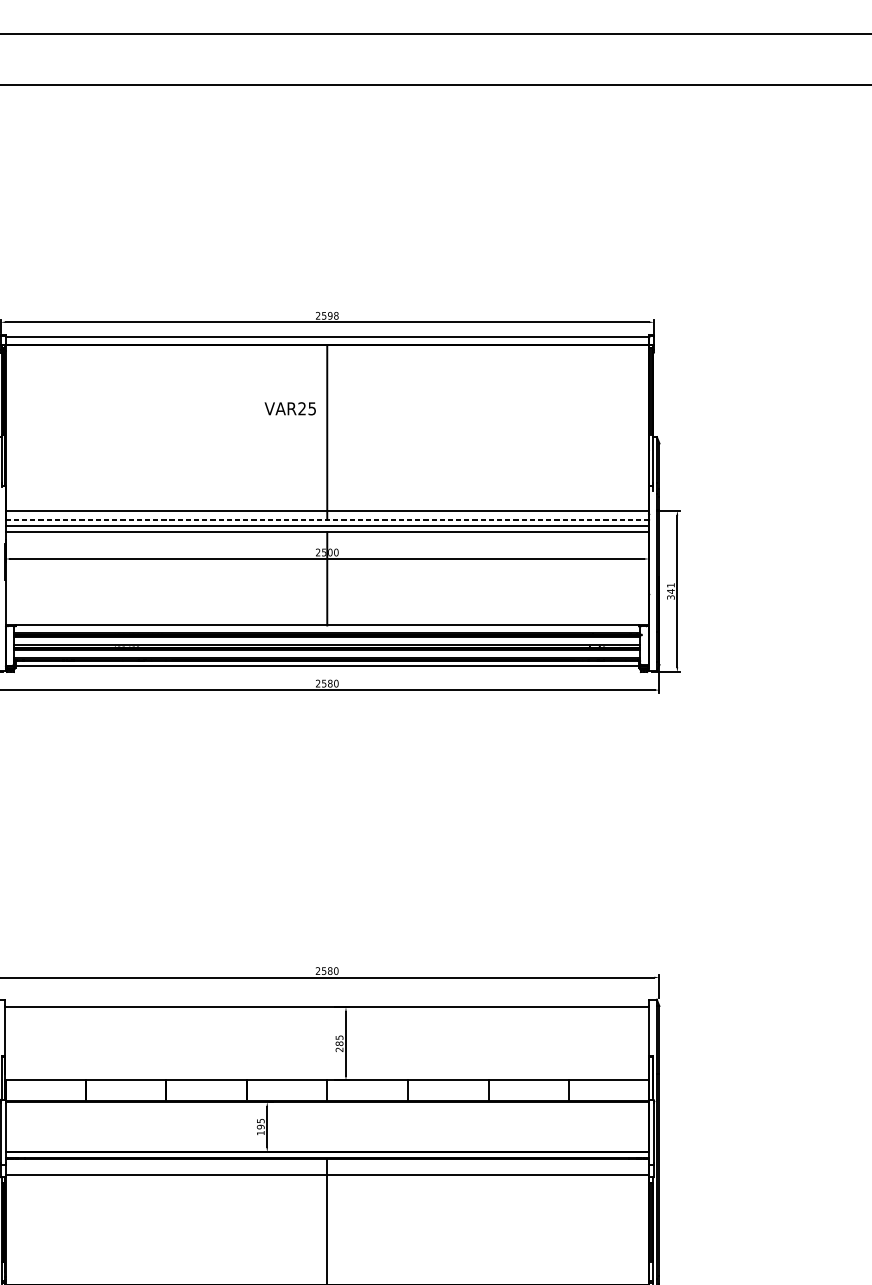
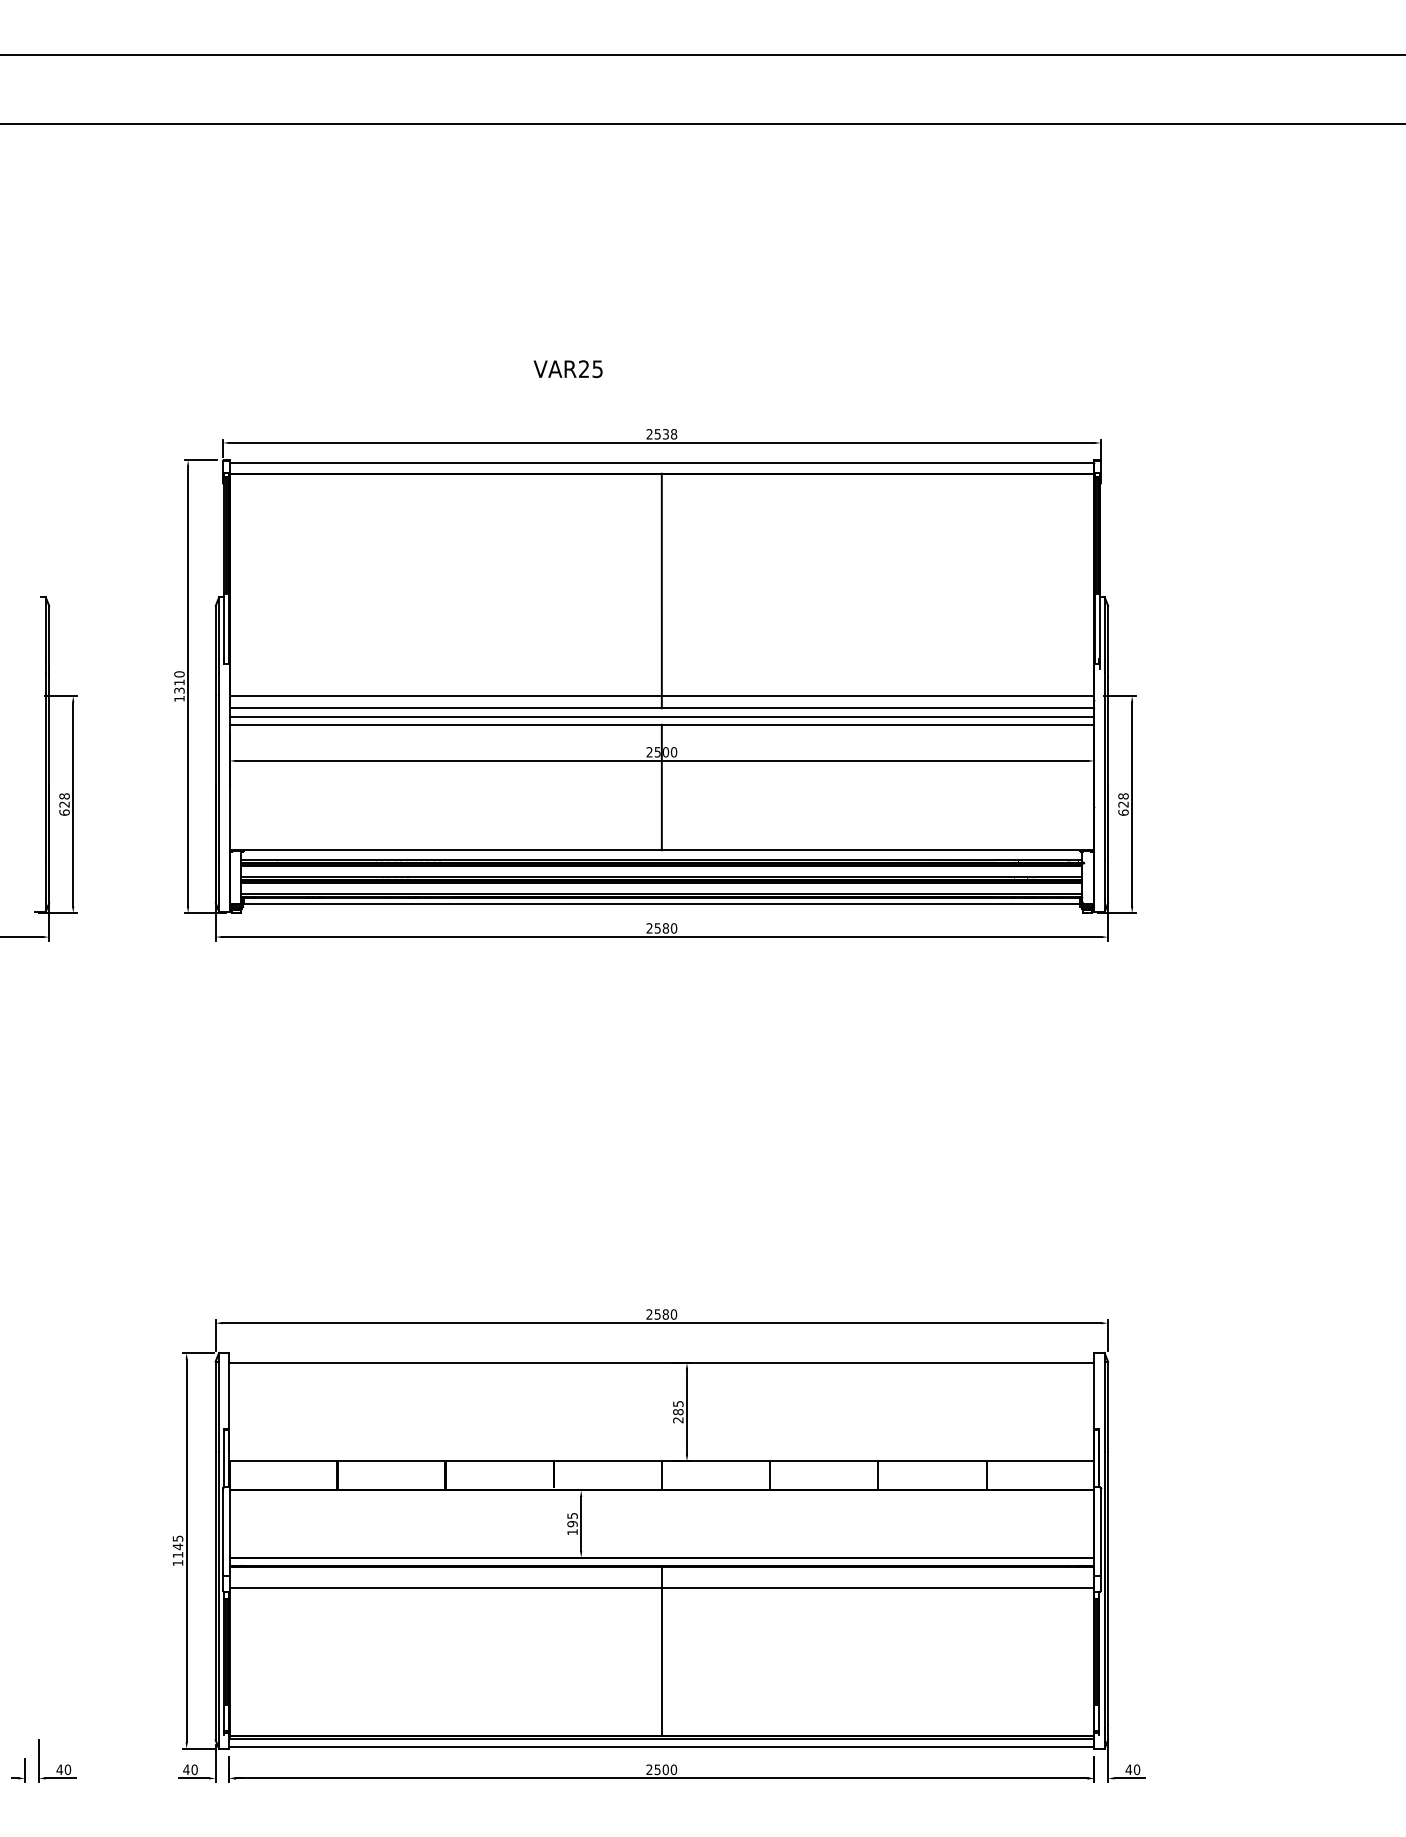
text: (329, 315) -> (665, 434), 2598 -> 2538
text: (289, 409) -> (567, 369), moved
line: (327, 519) -> (661, 708), dashed -> solid
text: (670, 591) -> (1123, 804), 341 -> 628

